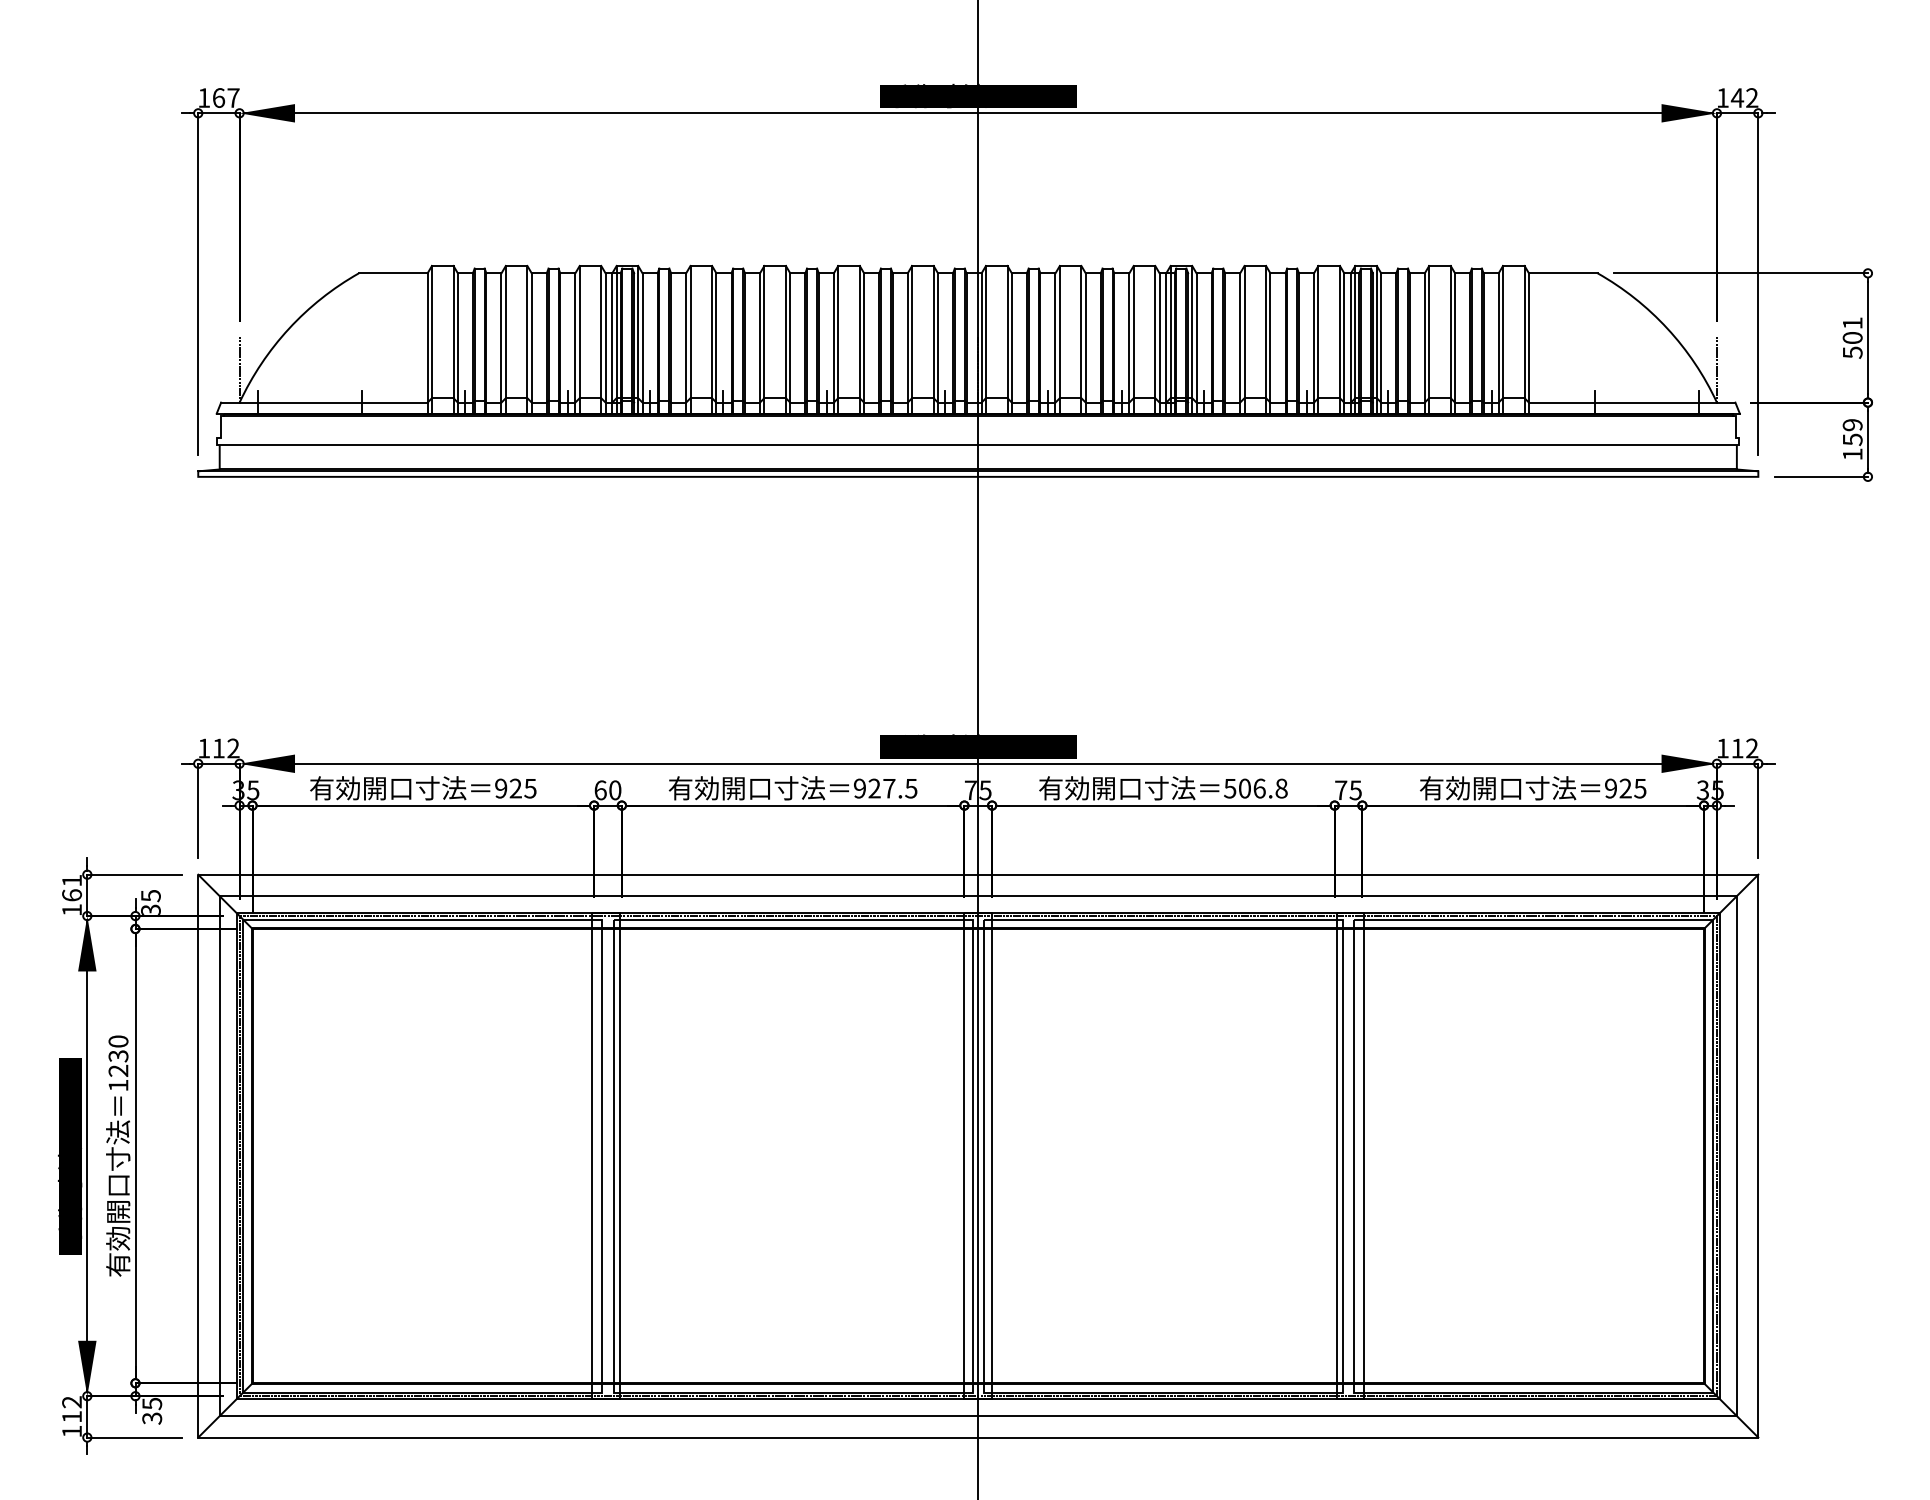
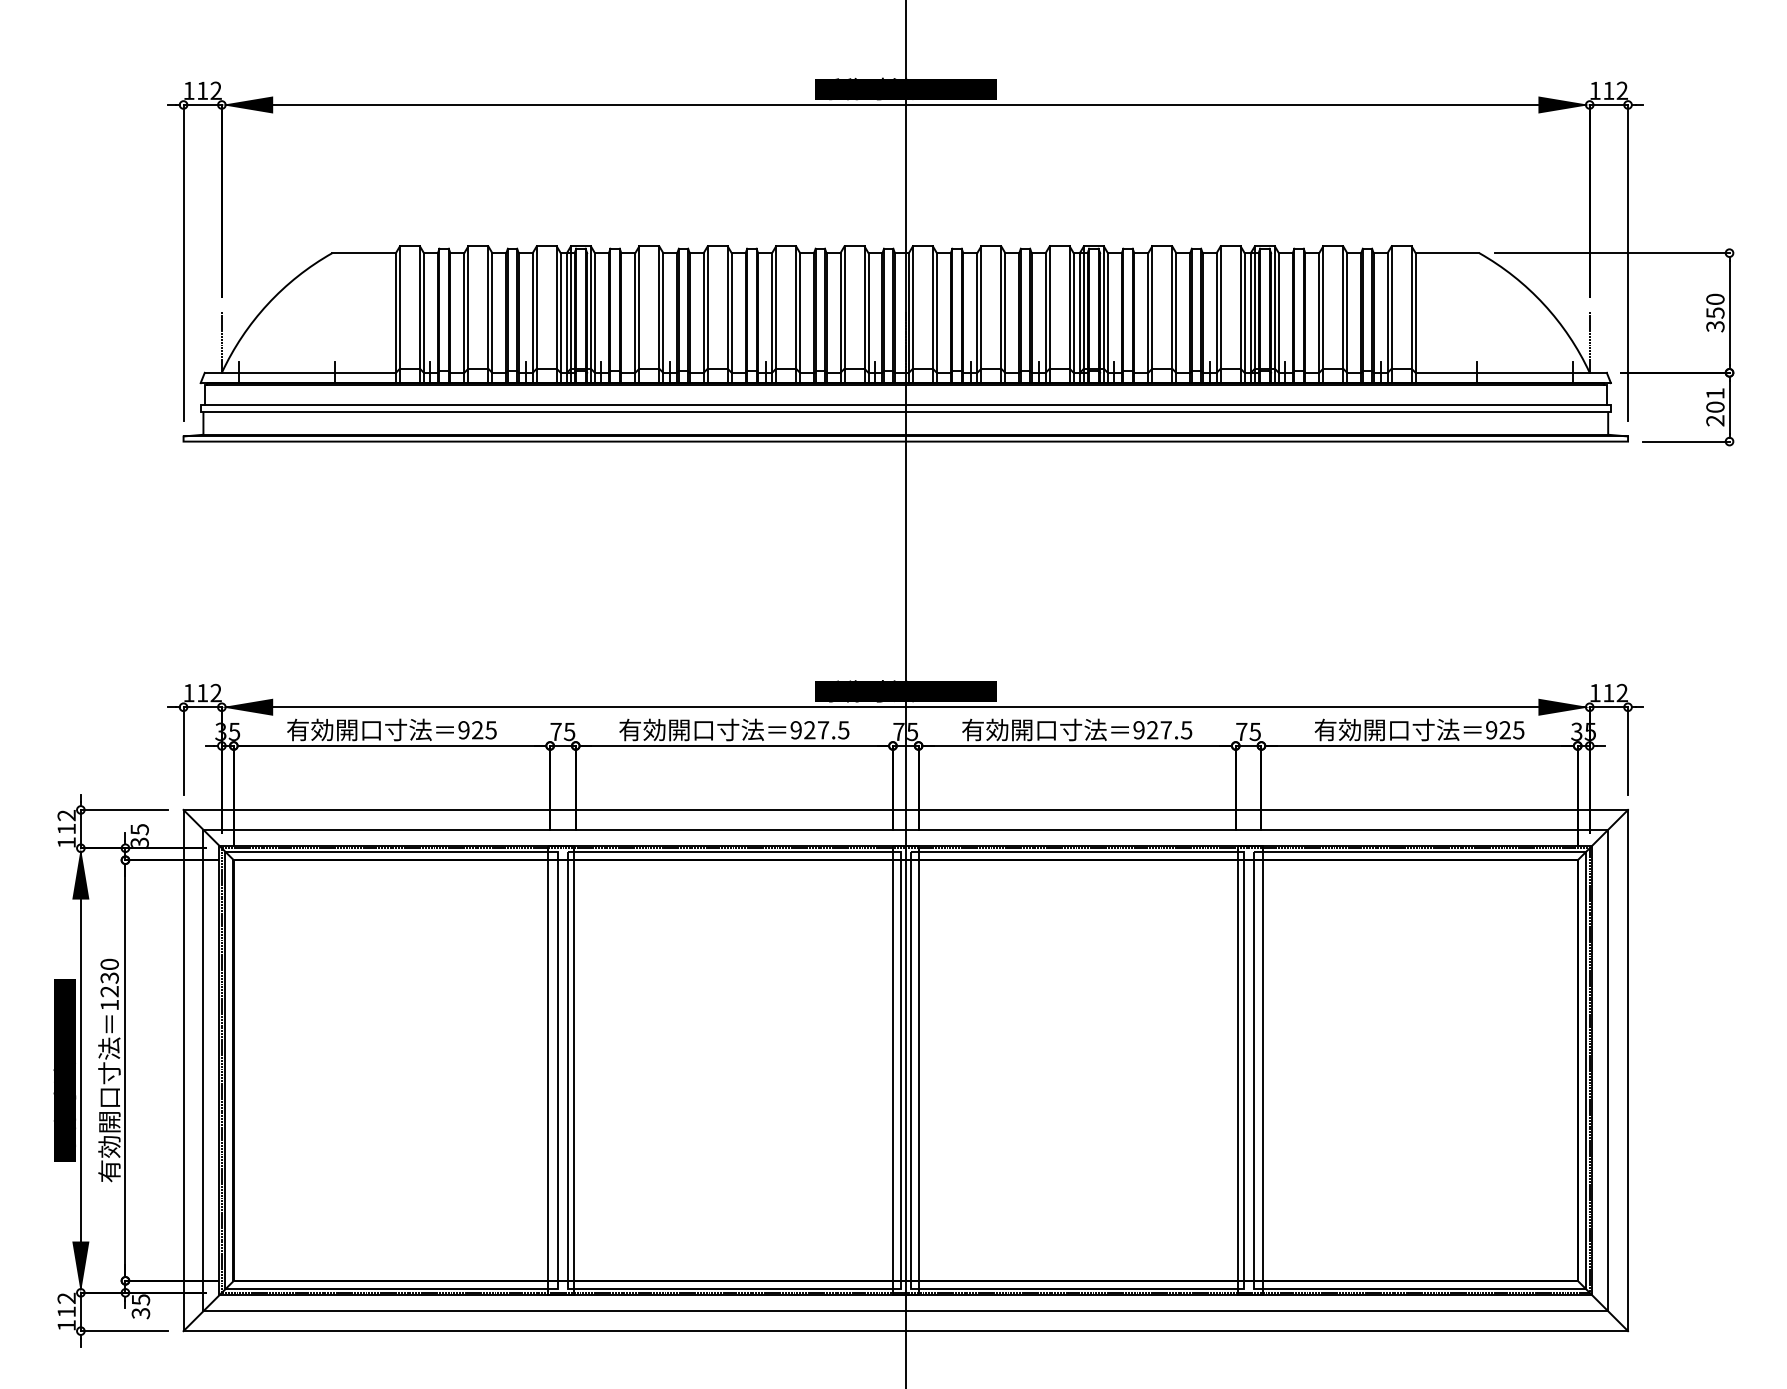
text: (226, 97) -> (209, 90), 167 -> 112
text: (1737, 97) -> (1608, 90), 142 -> 112
text: (1852, 337) -> (1715, 312), 501 -> 350
line: (977, 437) -> (905, 405), added
text: (1852, 439) -> (1715, 407), 159 -> 201
text: (1255, 788) -> (1162, 730), 506.8 -> 927.5
text: (607, 790) -> (562, 731), 60 -> 75
text: (72, 887) -> (67, 821), 161 -> 112

